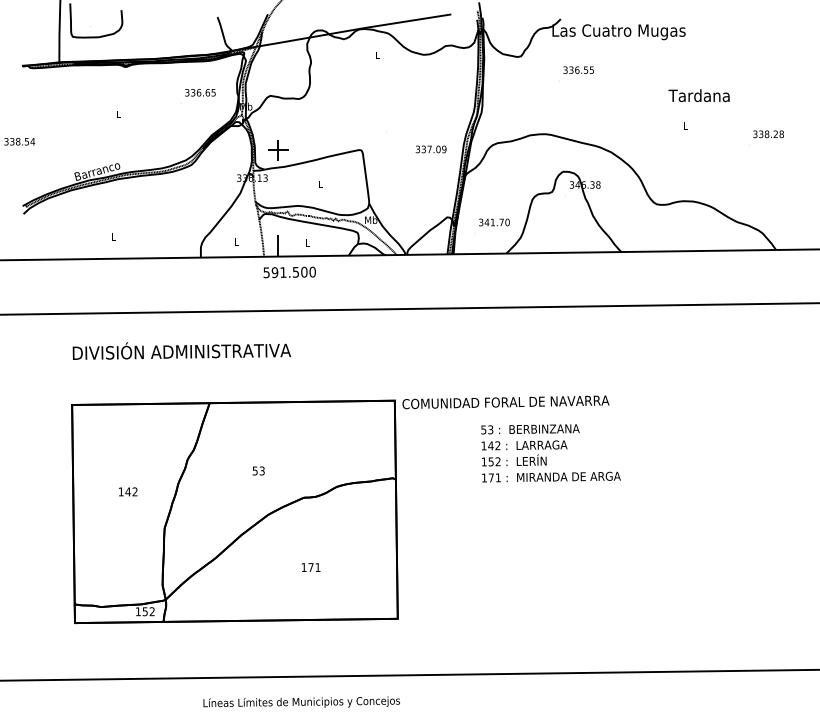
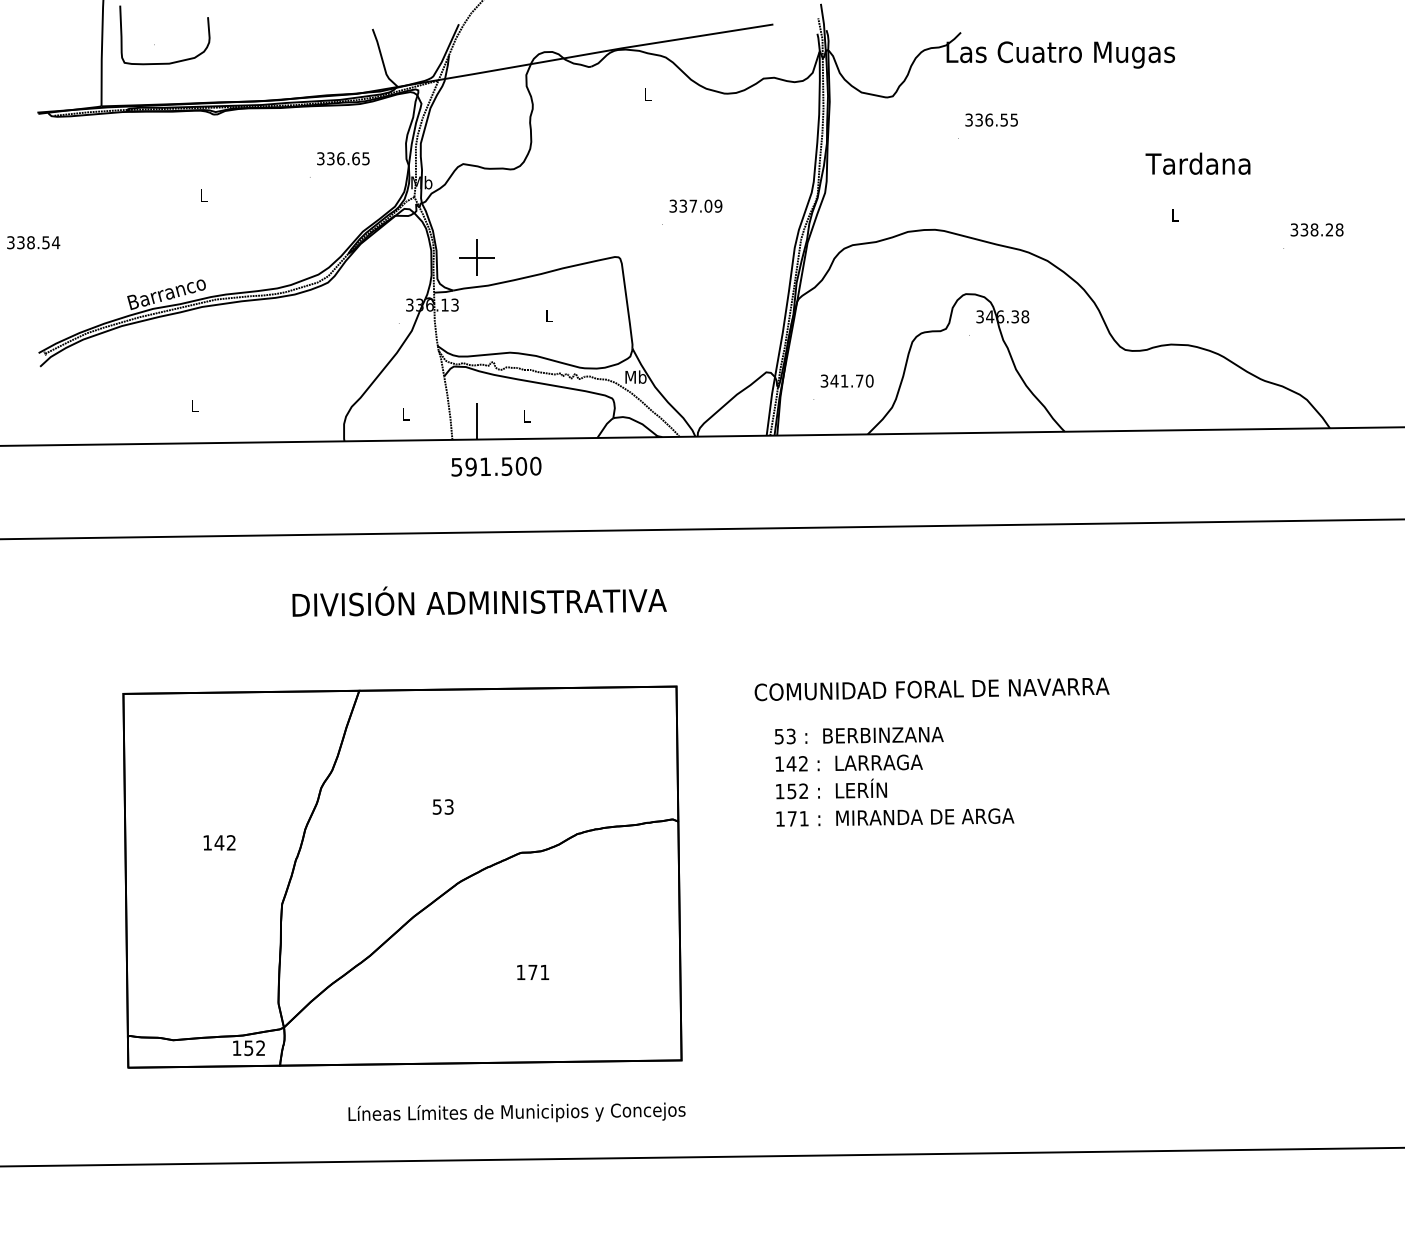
text: (430, 149) -> (694, 206), moved
text: (181, 350) -> (478, 600), moved
text: (505, 402) -> (931, 689), moved
text: (550, 453) -> (893, 777), moved
text: (301, 701) -> (516, 1111), moved

